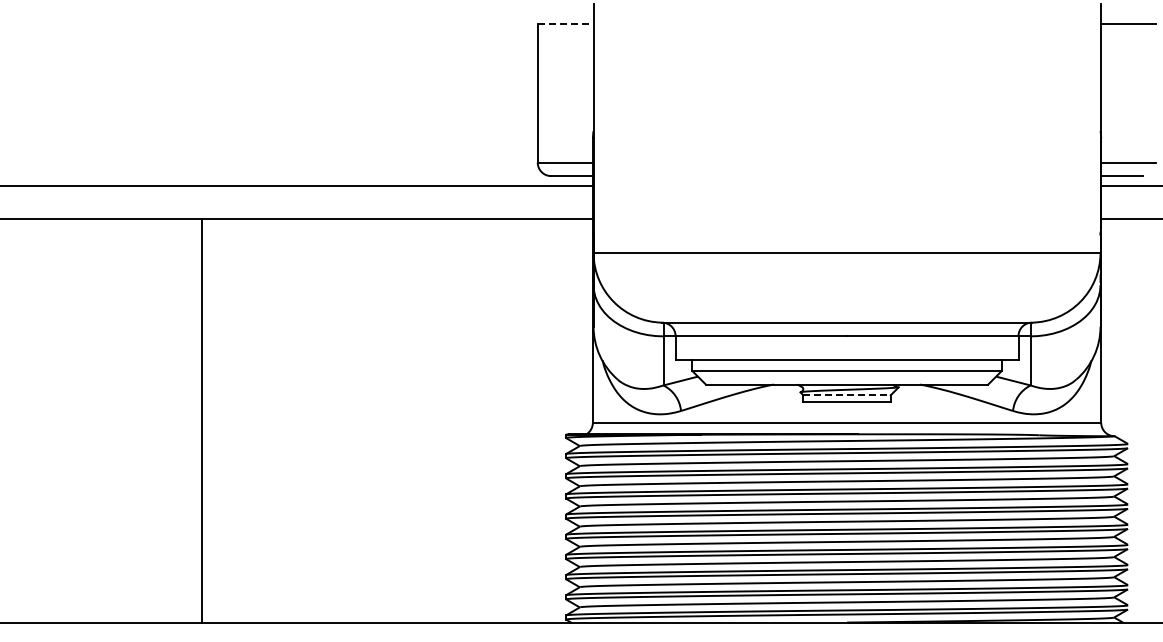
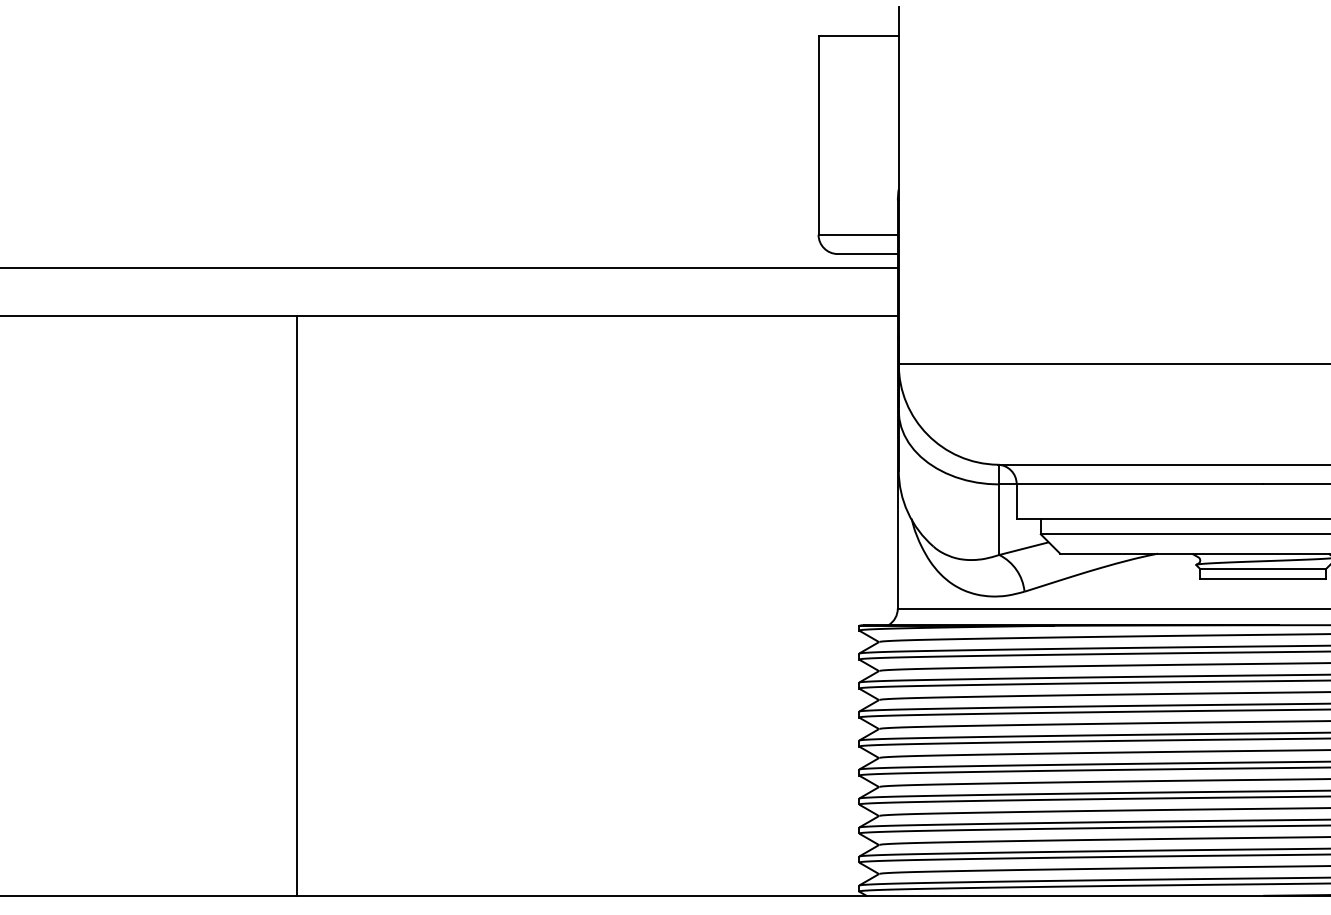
line: (565, 24) -> (858, 36), dashed -> solid
line: (847, 395) -> (1263, 569), dashed -> solid
line: (201, 420) -> (296, 605), moved

